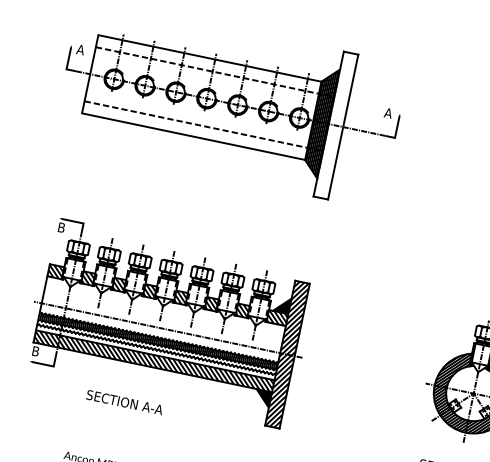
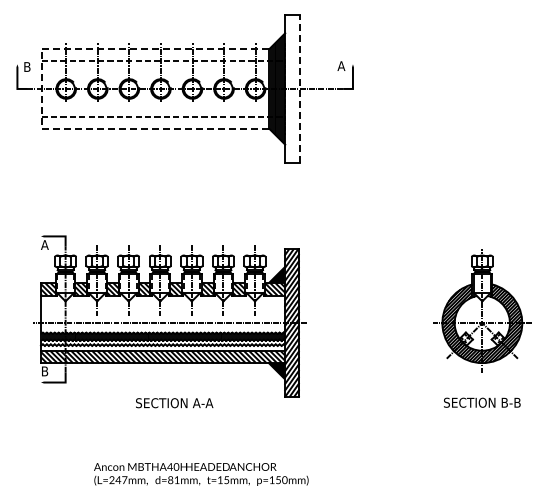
text: (81, 49) -> (27, 66), A -> B
line: (90, 73) -> (41, 88), solid -> dashed
line: (343, 126) -> (300, 88), solid -> dashed
text: (61, 227) -> (44, 244), B -> A
text: (124, 402) -> (174, 403), moved

